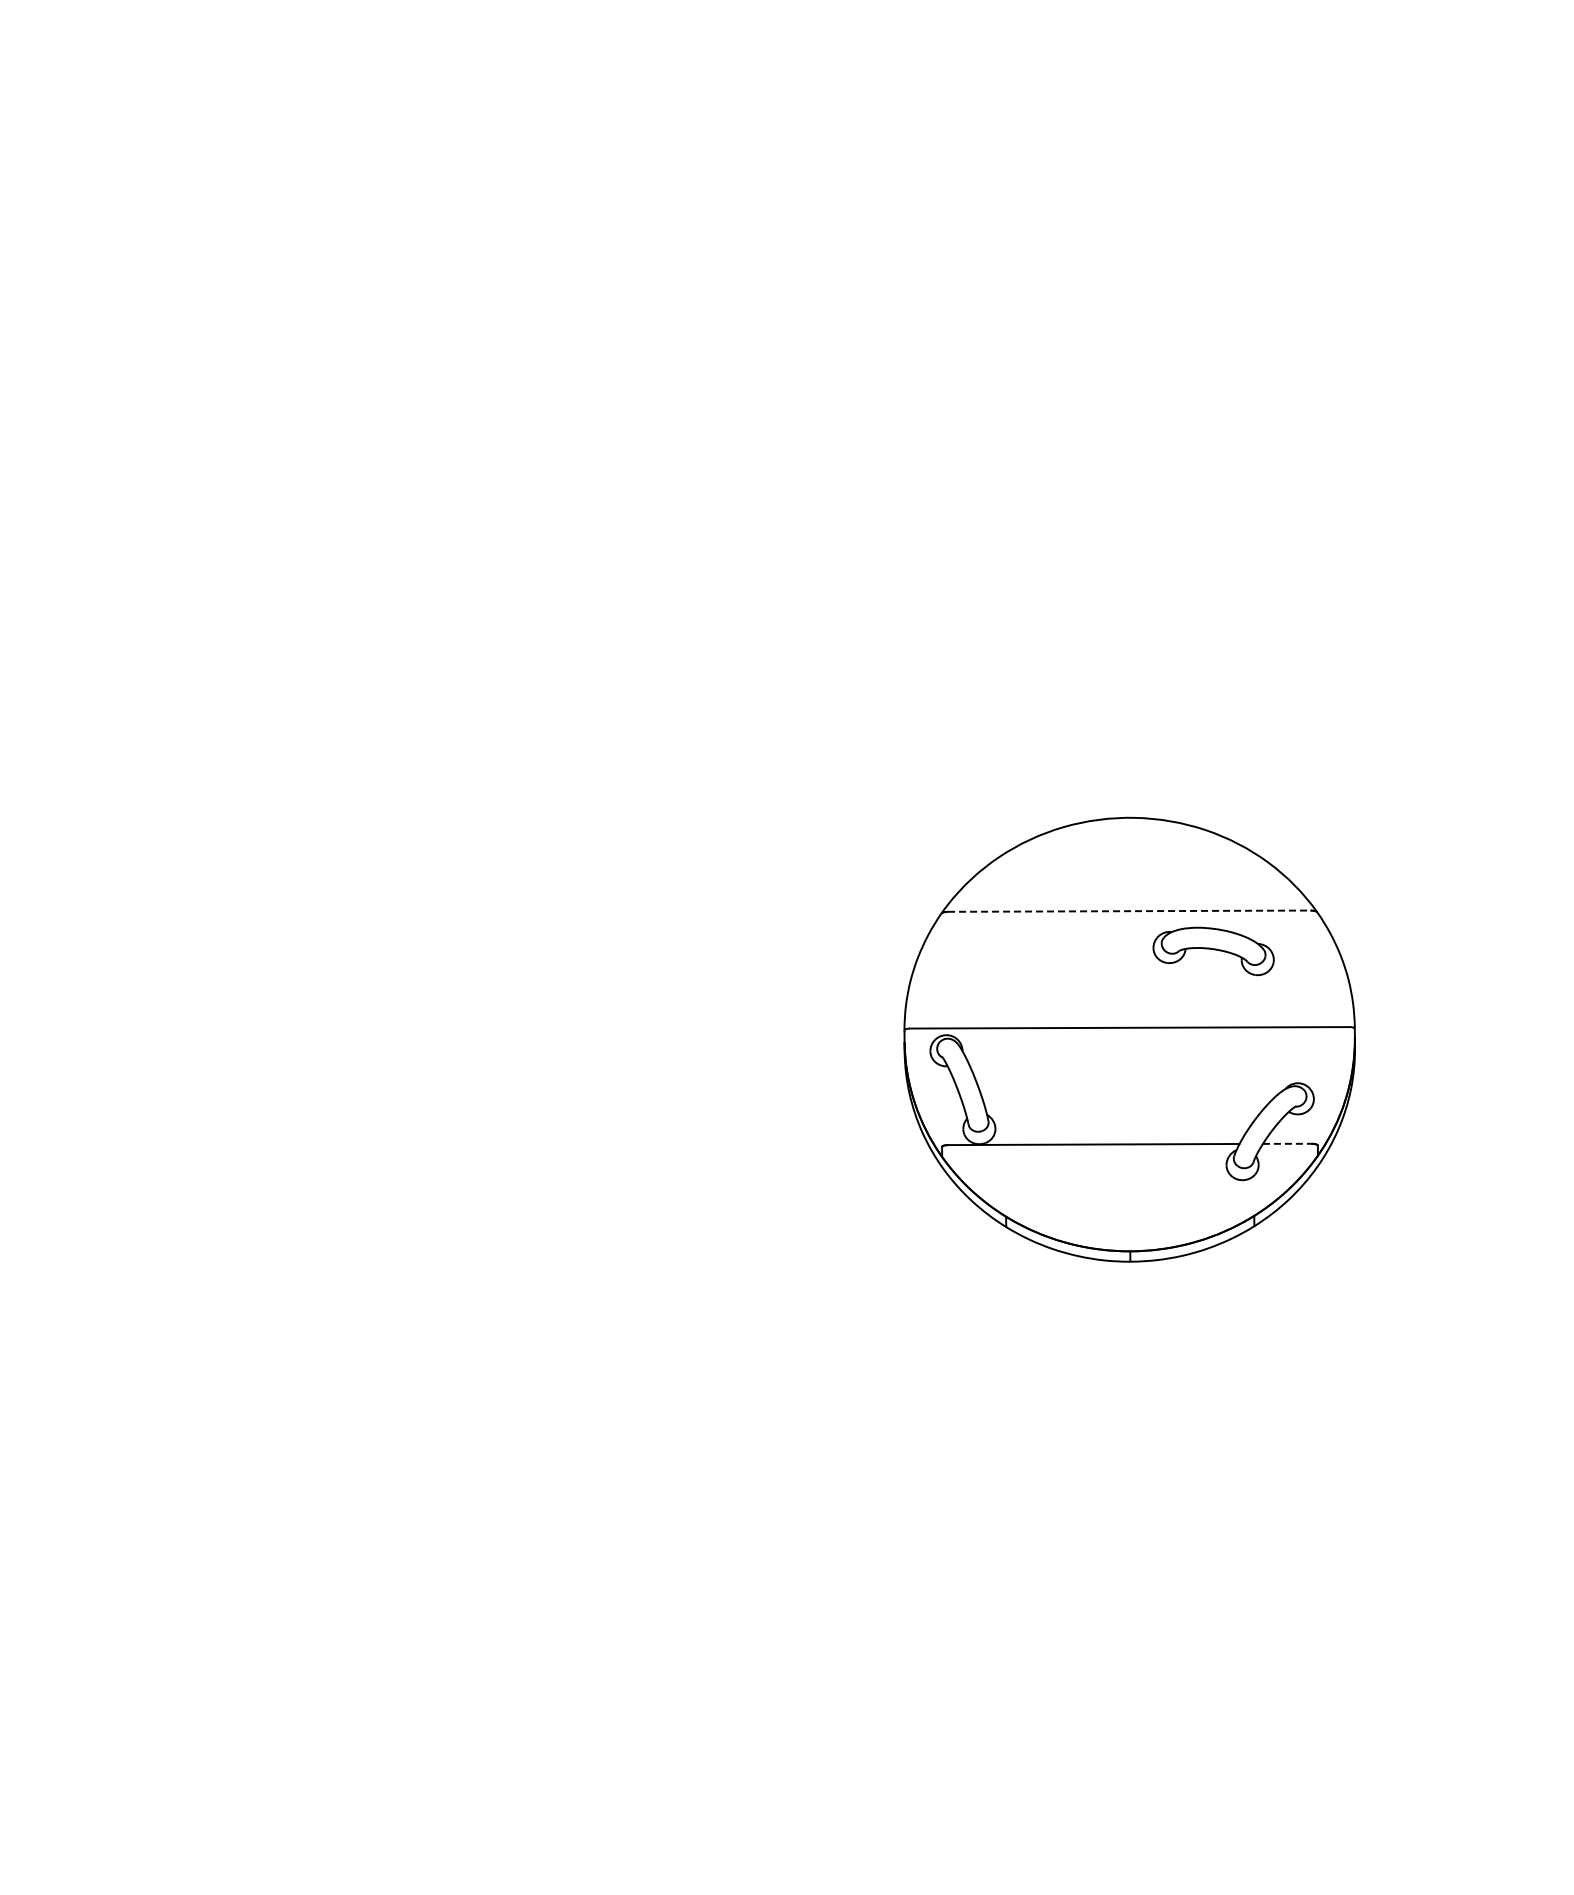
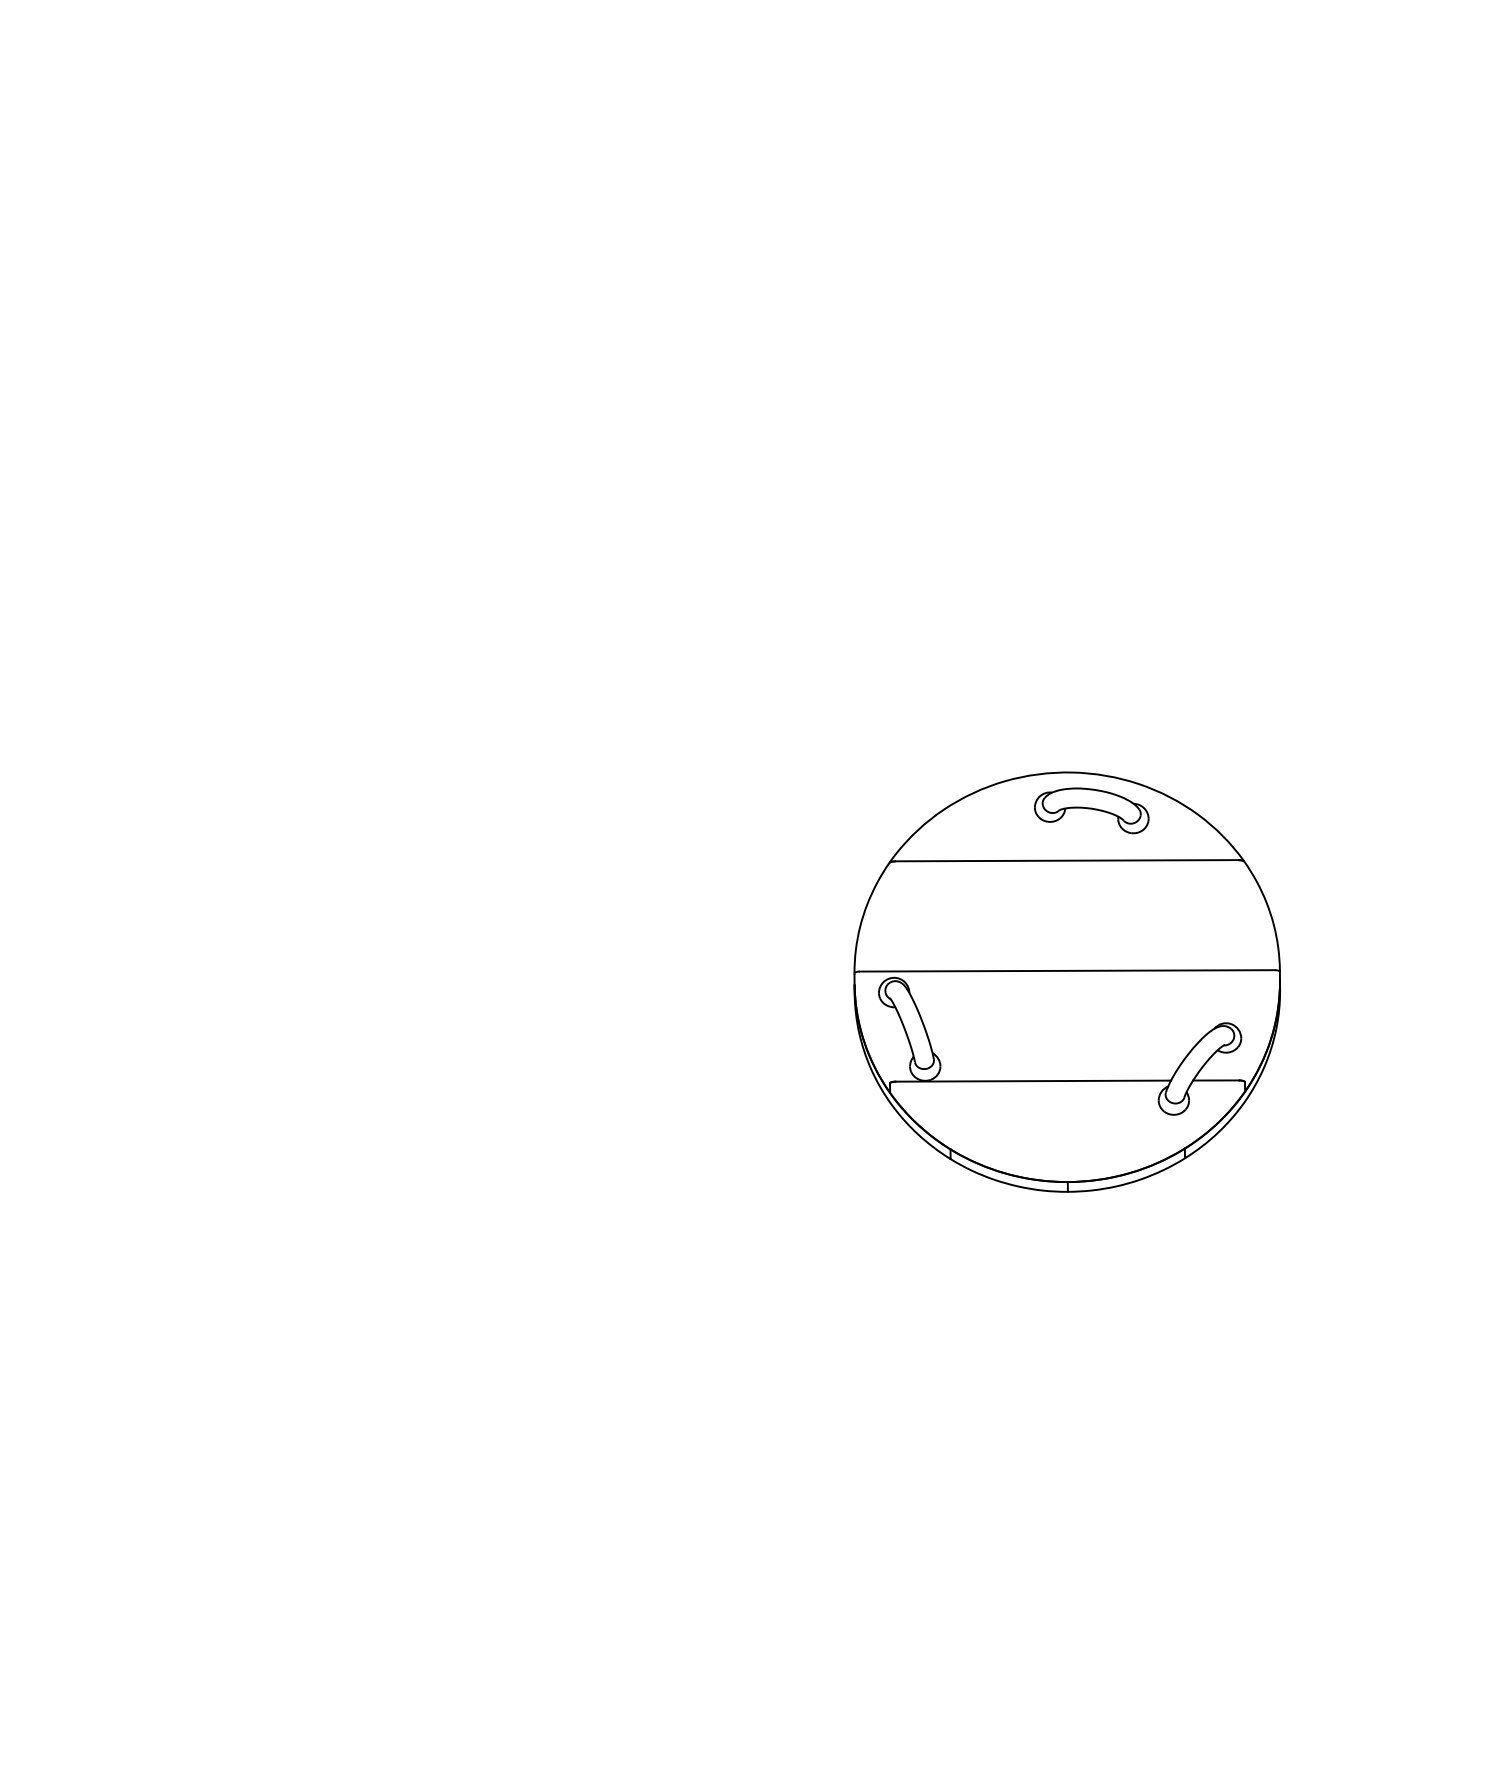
line: (1129, 911) -> (1067, 860), dashed -> solid
part: (1213, 951) -> (1091, 810), moved
line: (1287, 1143) -> (1216, 1080), dashed -> solid

